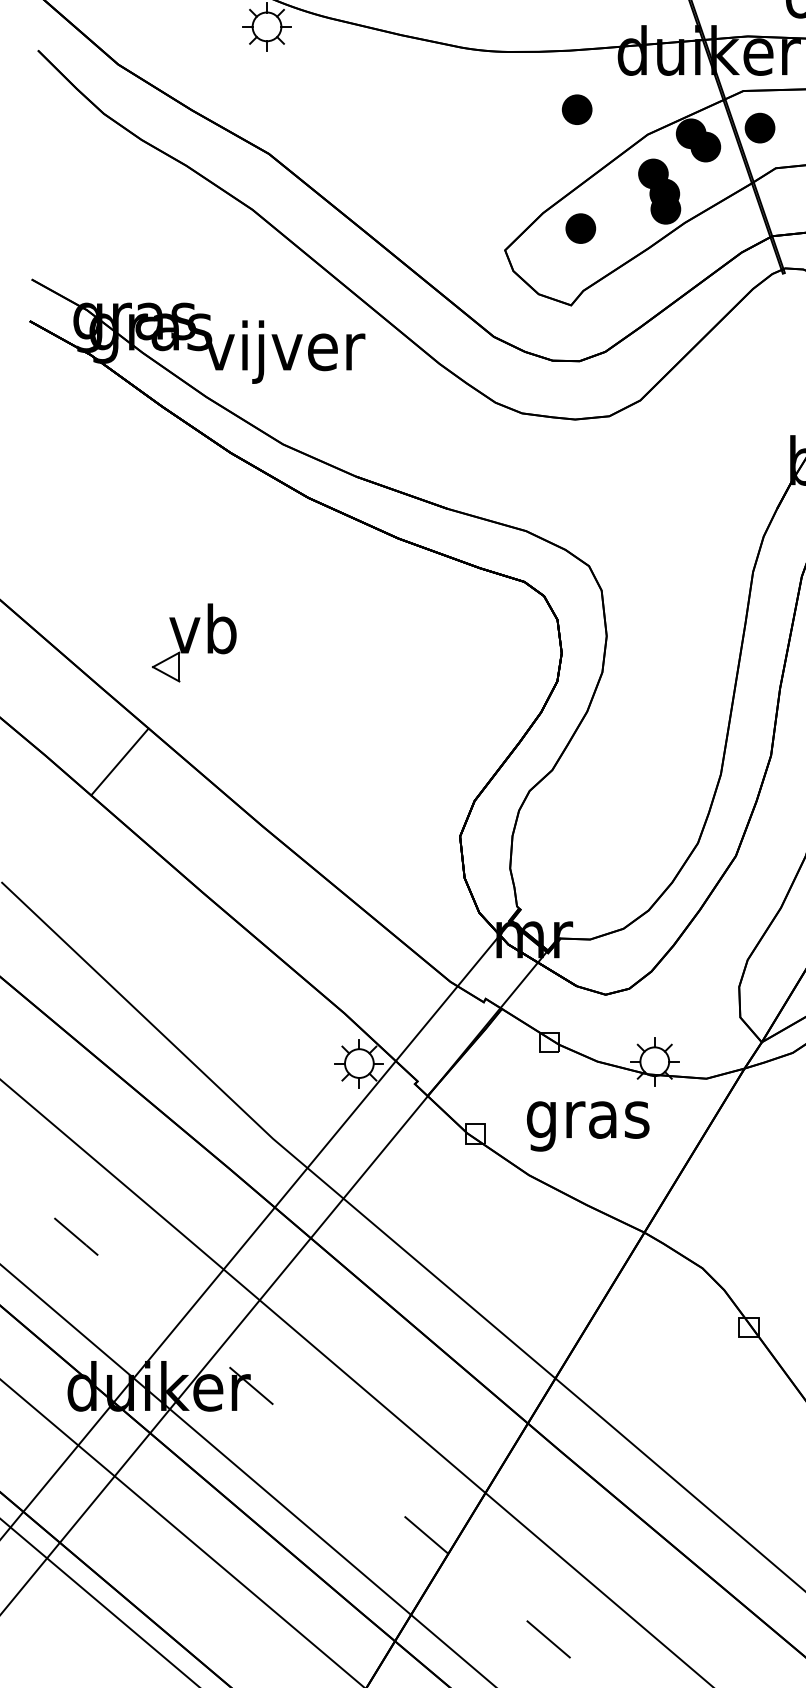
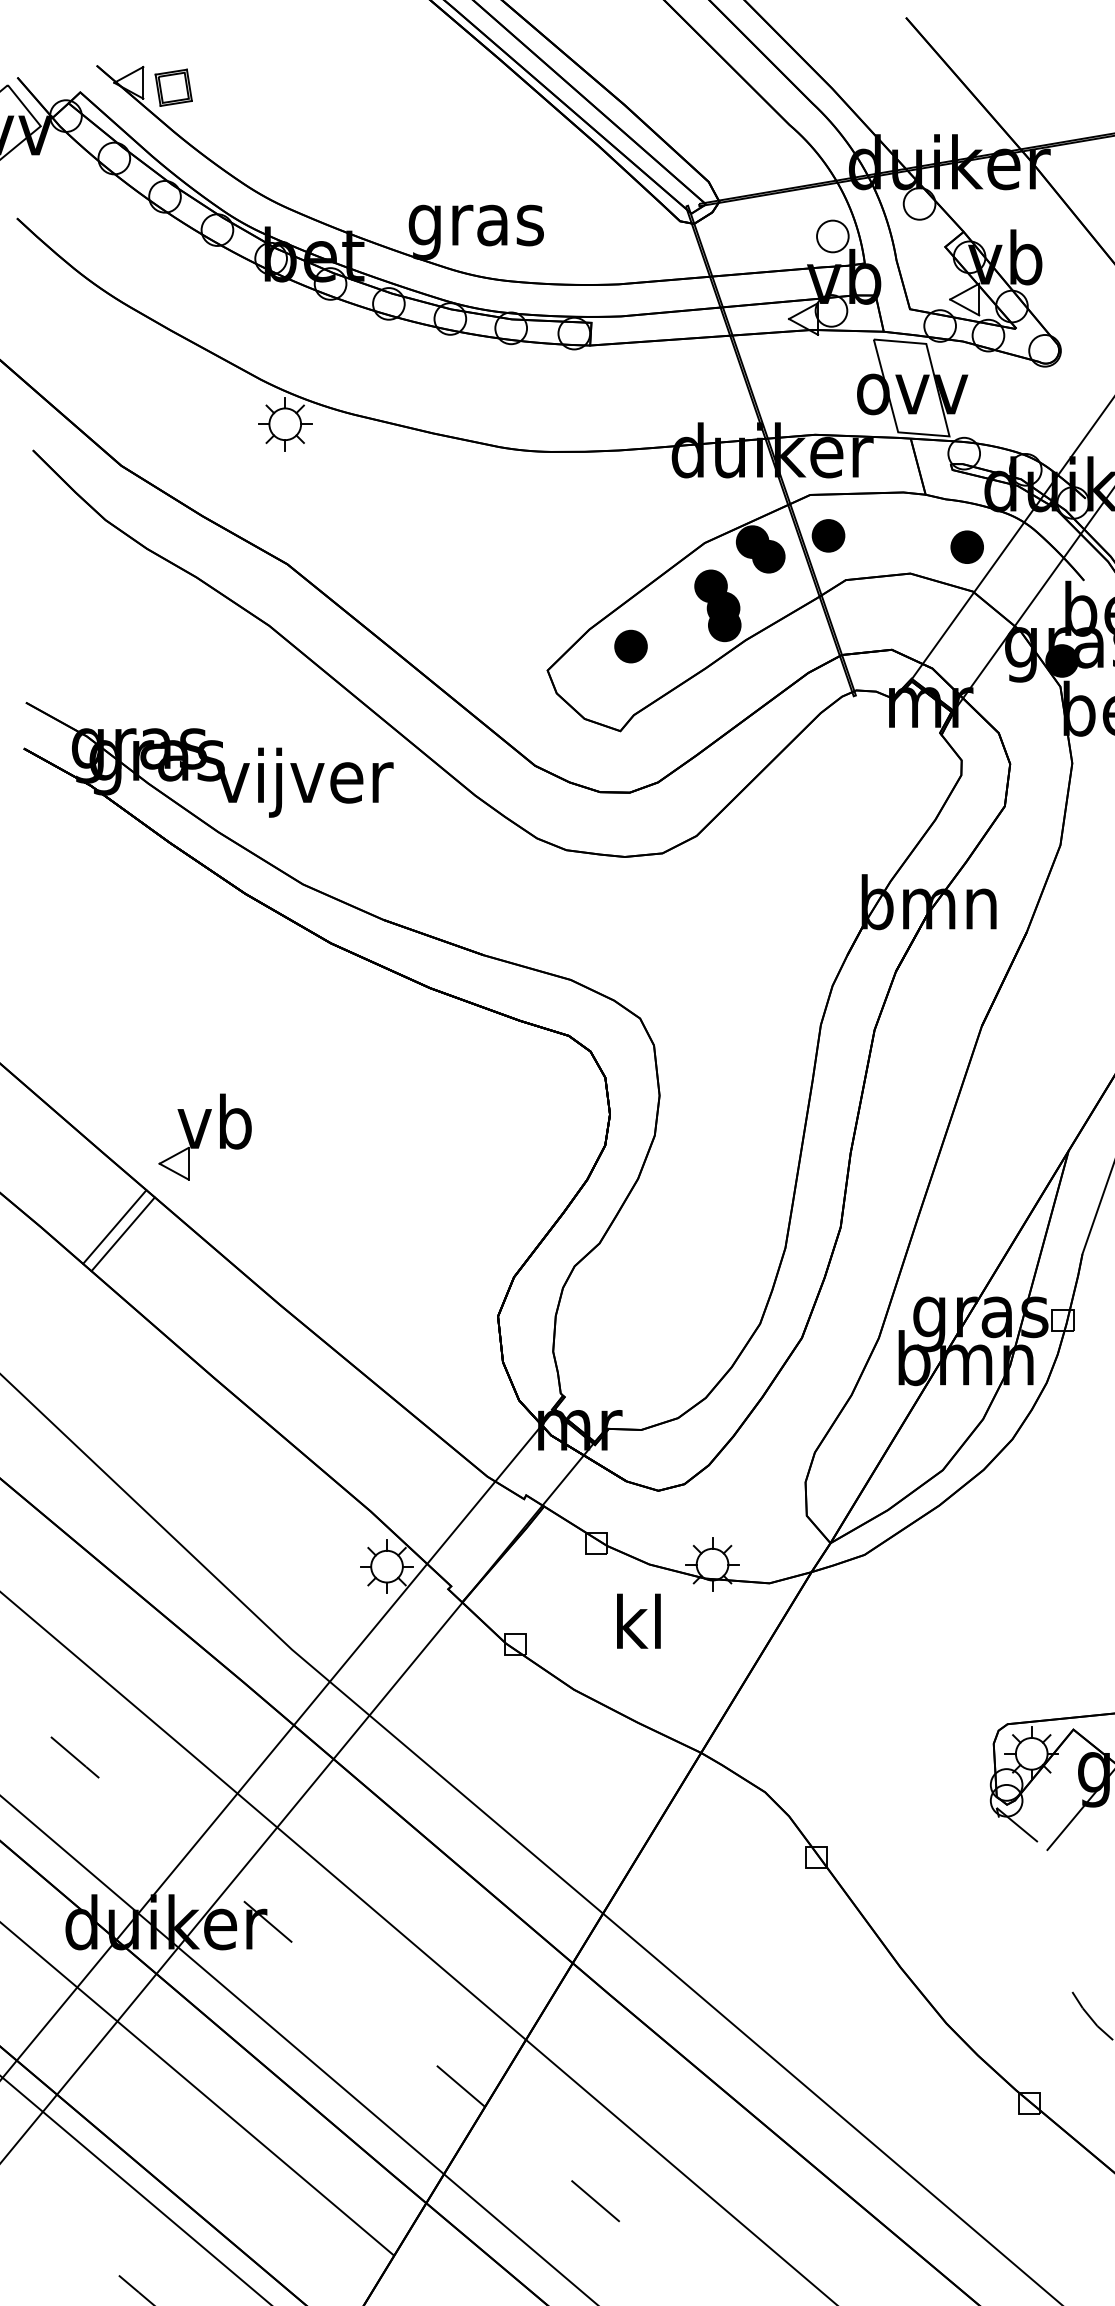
part: (576, 109) -> (626, 515), removed
part: (193, 642) -> (204, 1136), moved
line: (112, 754) -> (114, 1226), added
text: (587, 1119) -> (638, 1628), gras -> kl

